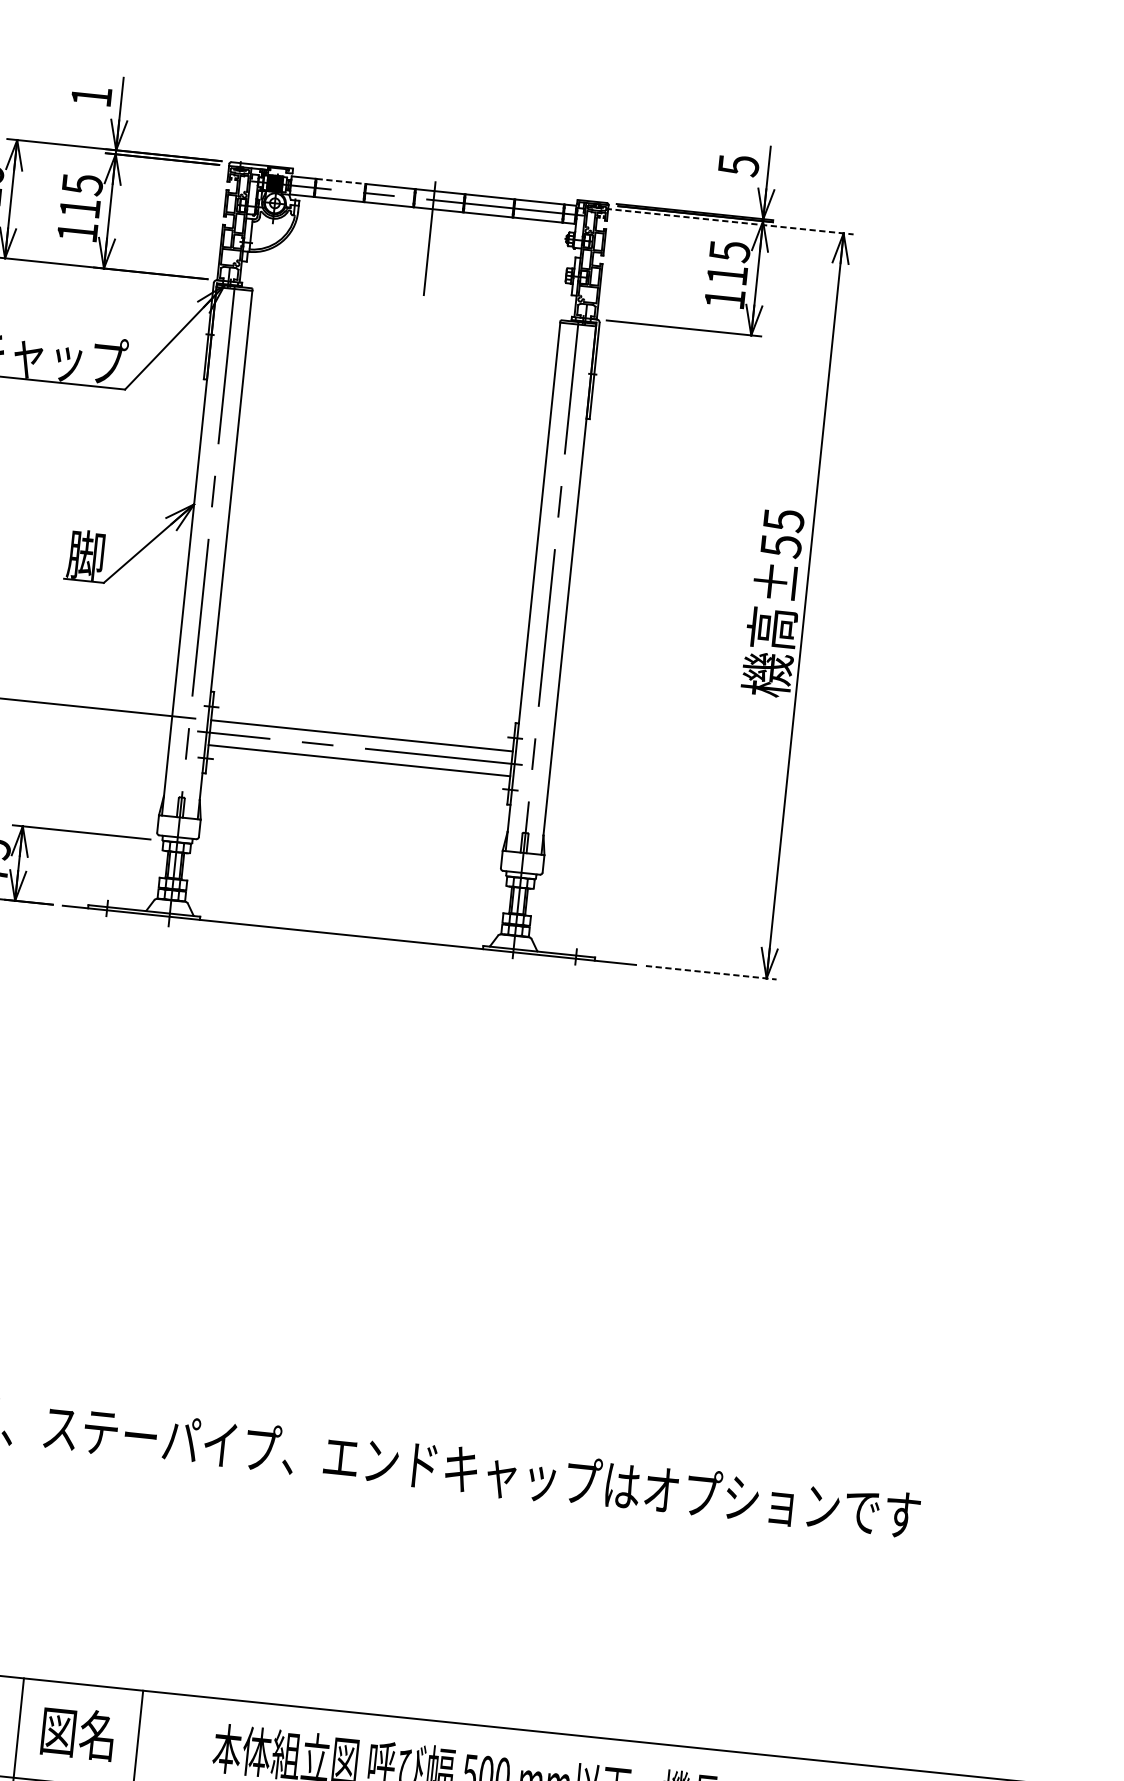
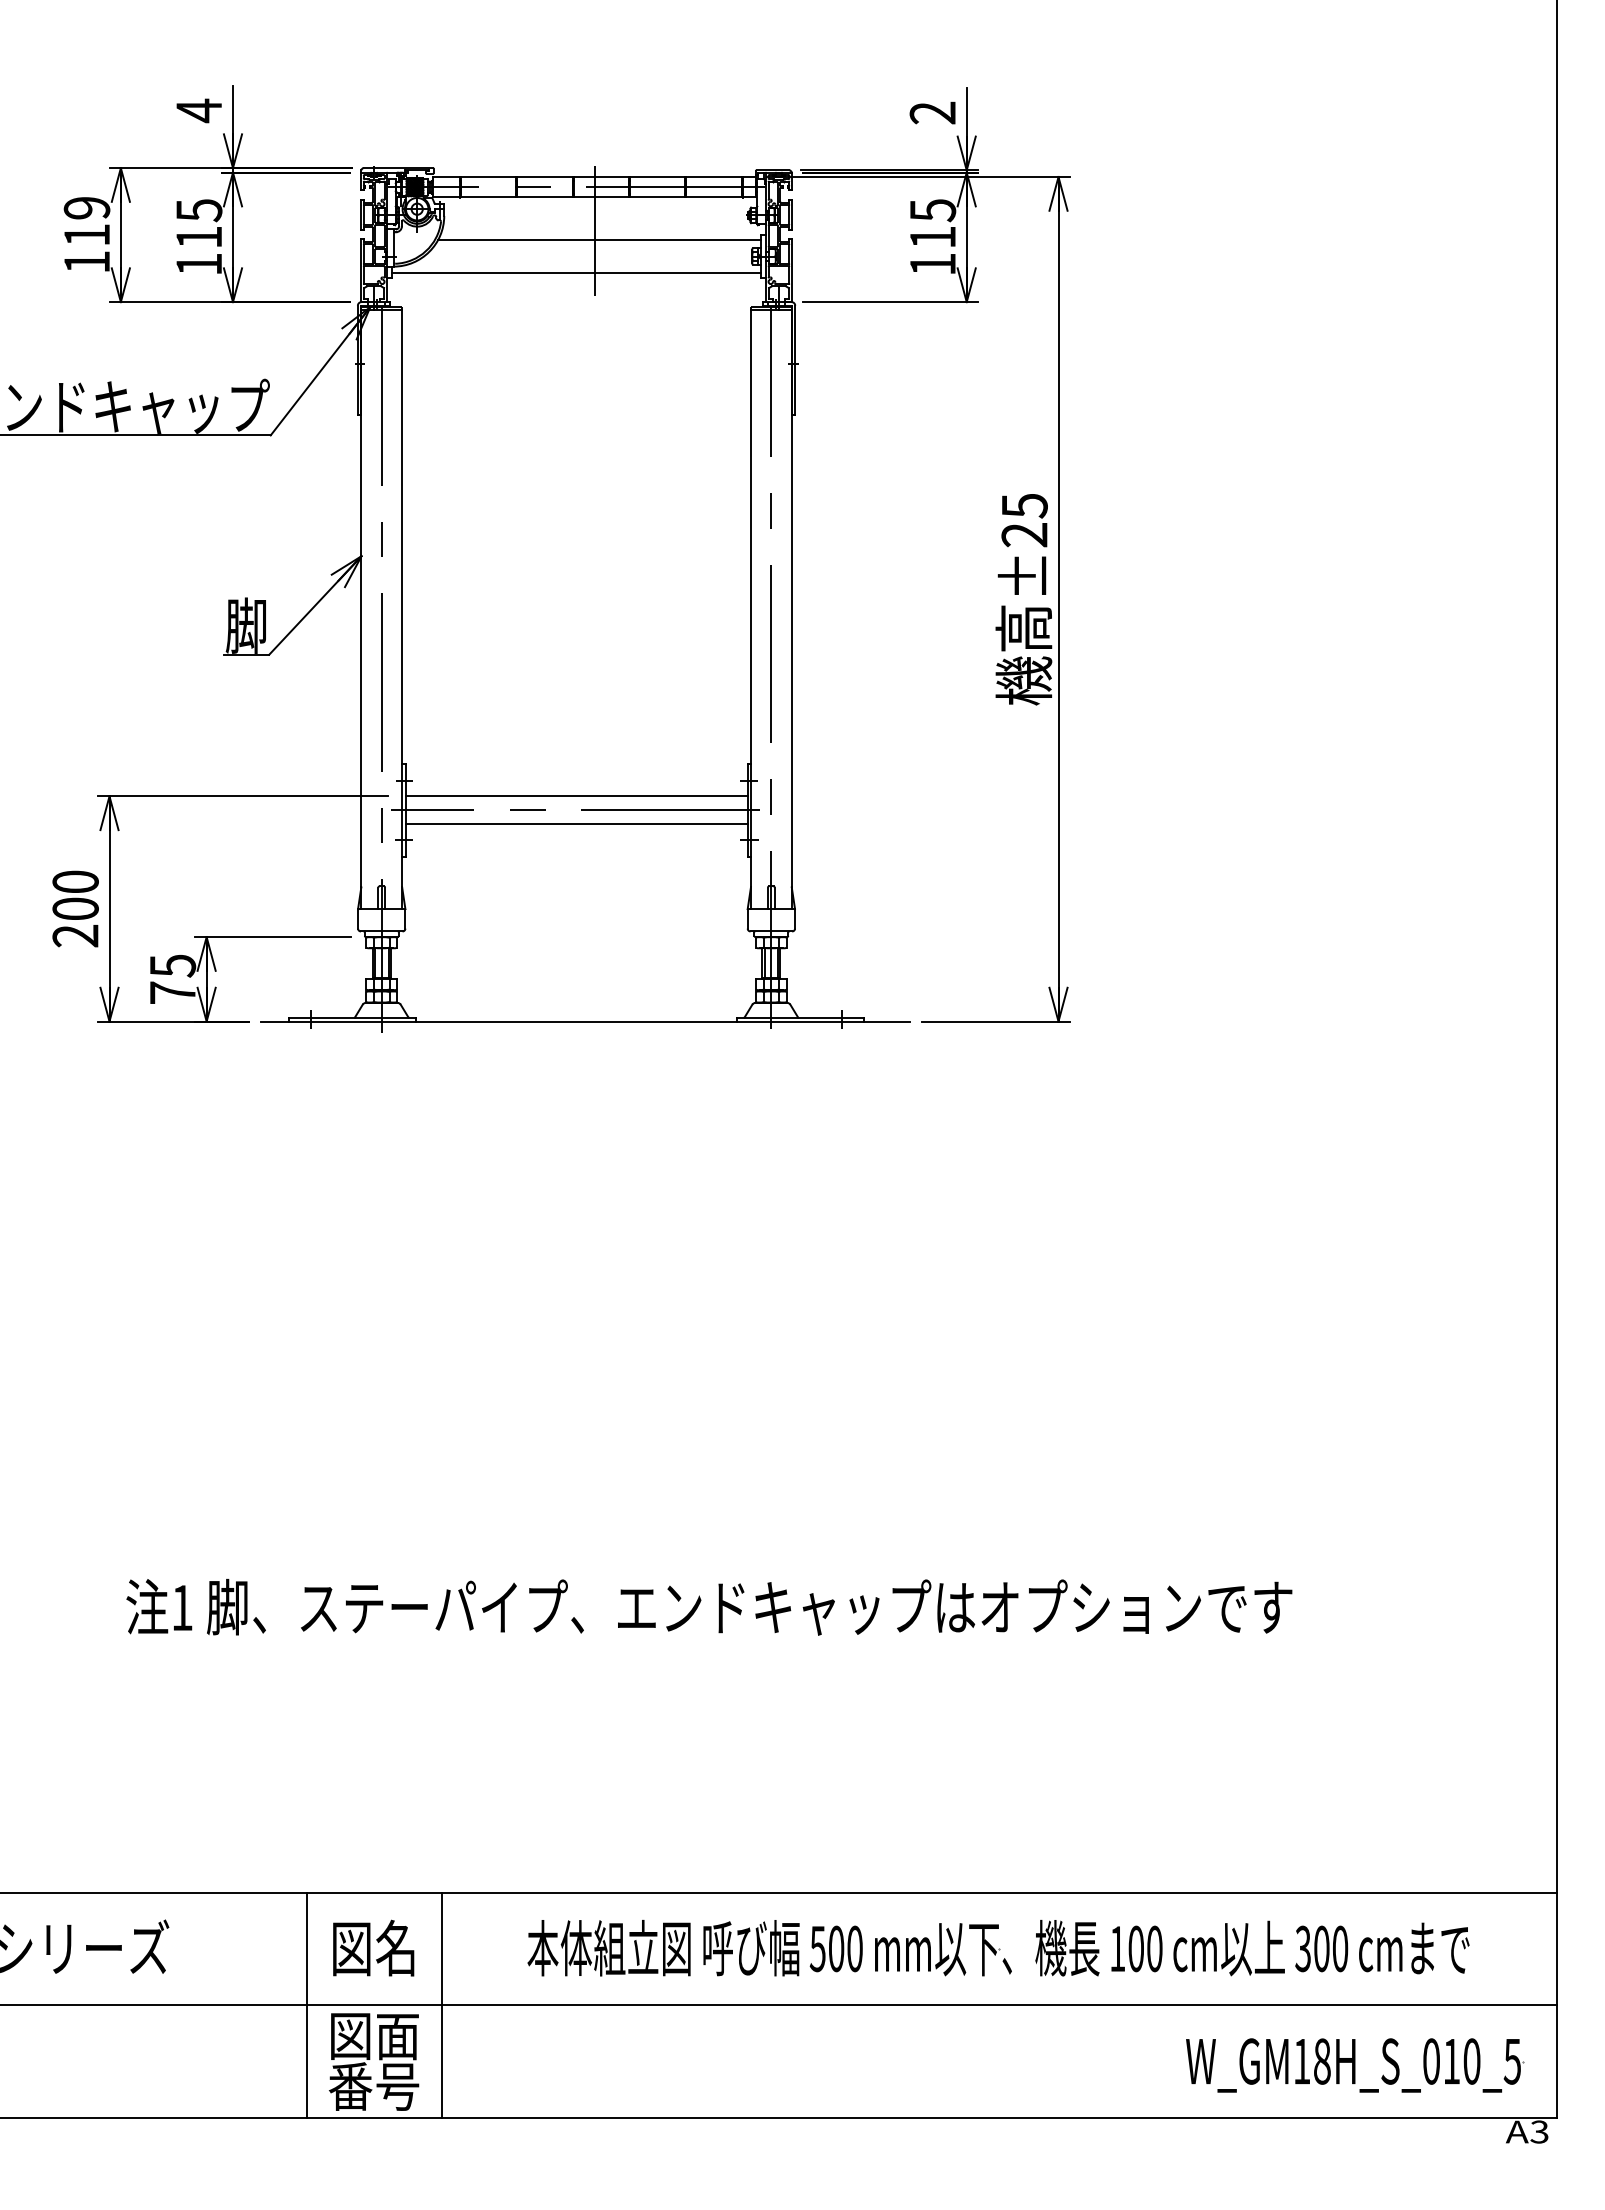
text: (91, 96) -> (198, 110), 1 -> 4
text: (738, 165) -> (932, 112), 5 -> 2
line: (340, 181) -> (488, 177), dashed -> solid
line: (720, 221) -> (918, 177), dashed -> solid
line: (433, 246) -> (599, 239), added
line: (409, 274) -> (576, 273), added
text: (780, 546) -> (1024, 535), ±55 -> ±25
line: (711, 972) -> (996, 1021), dashed -> solid

